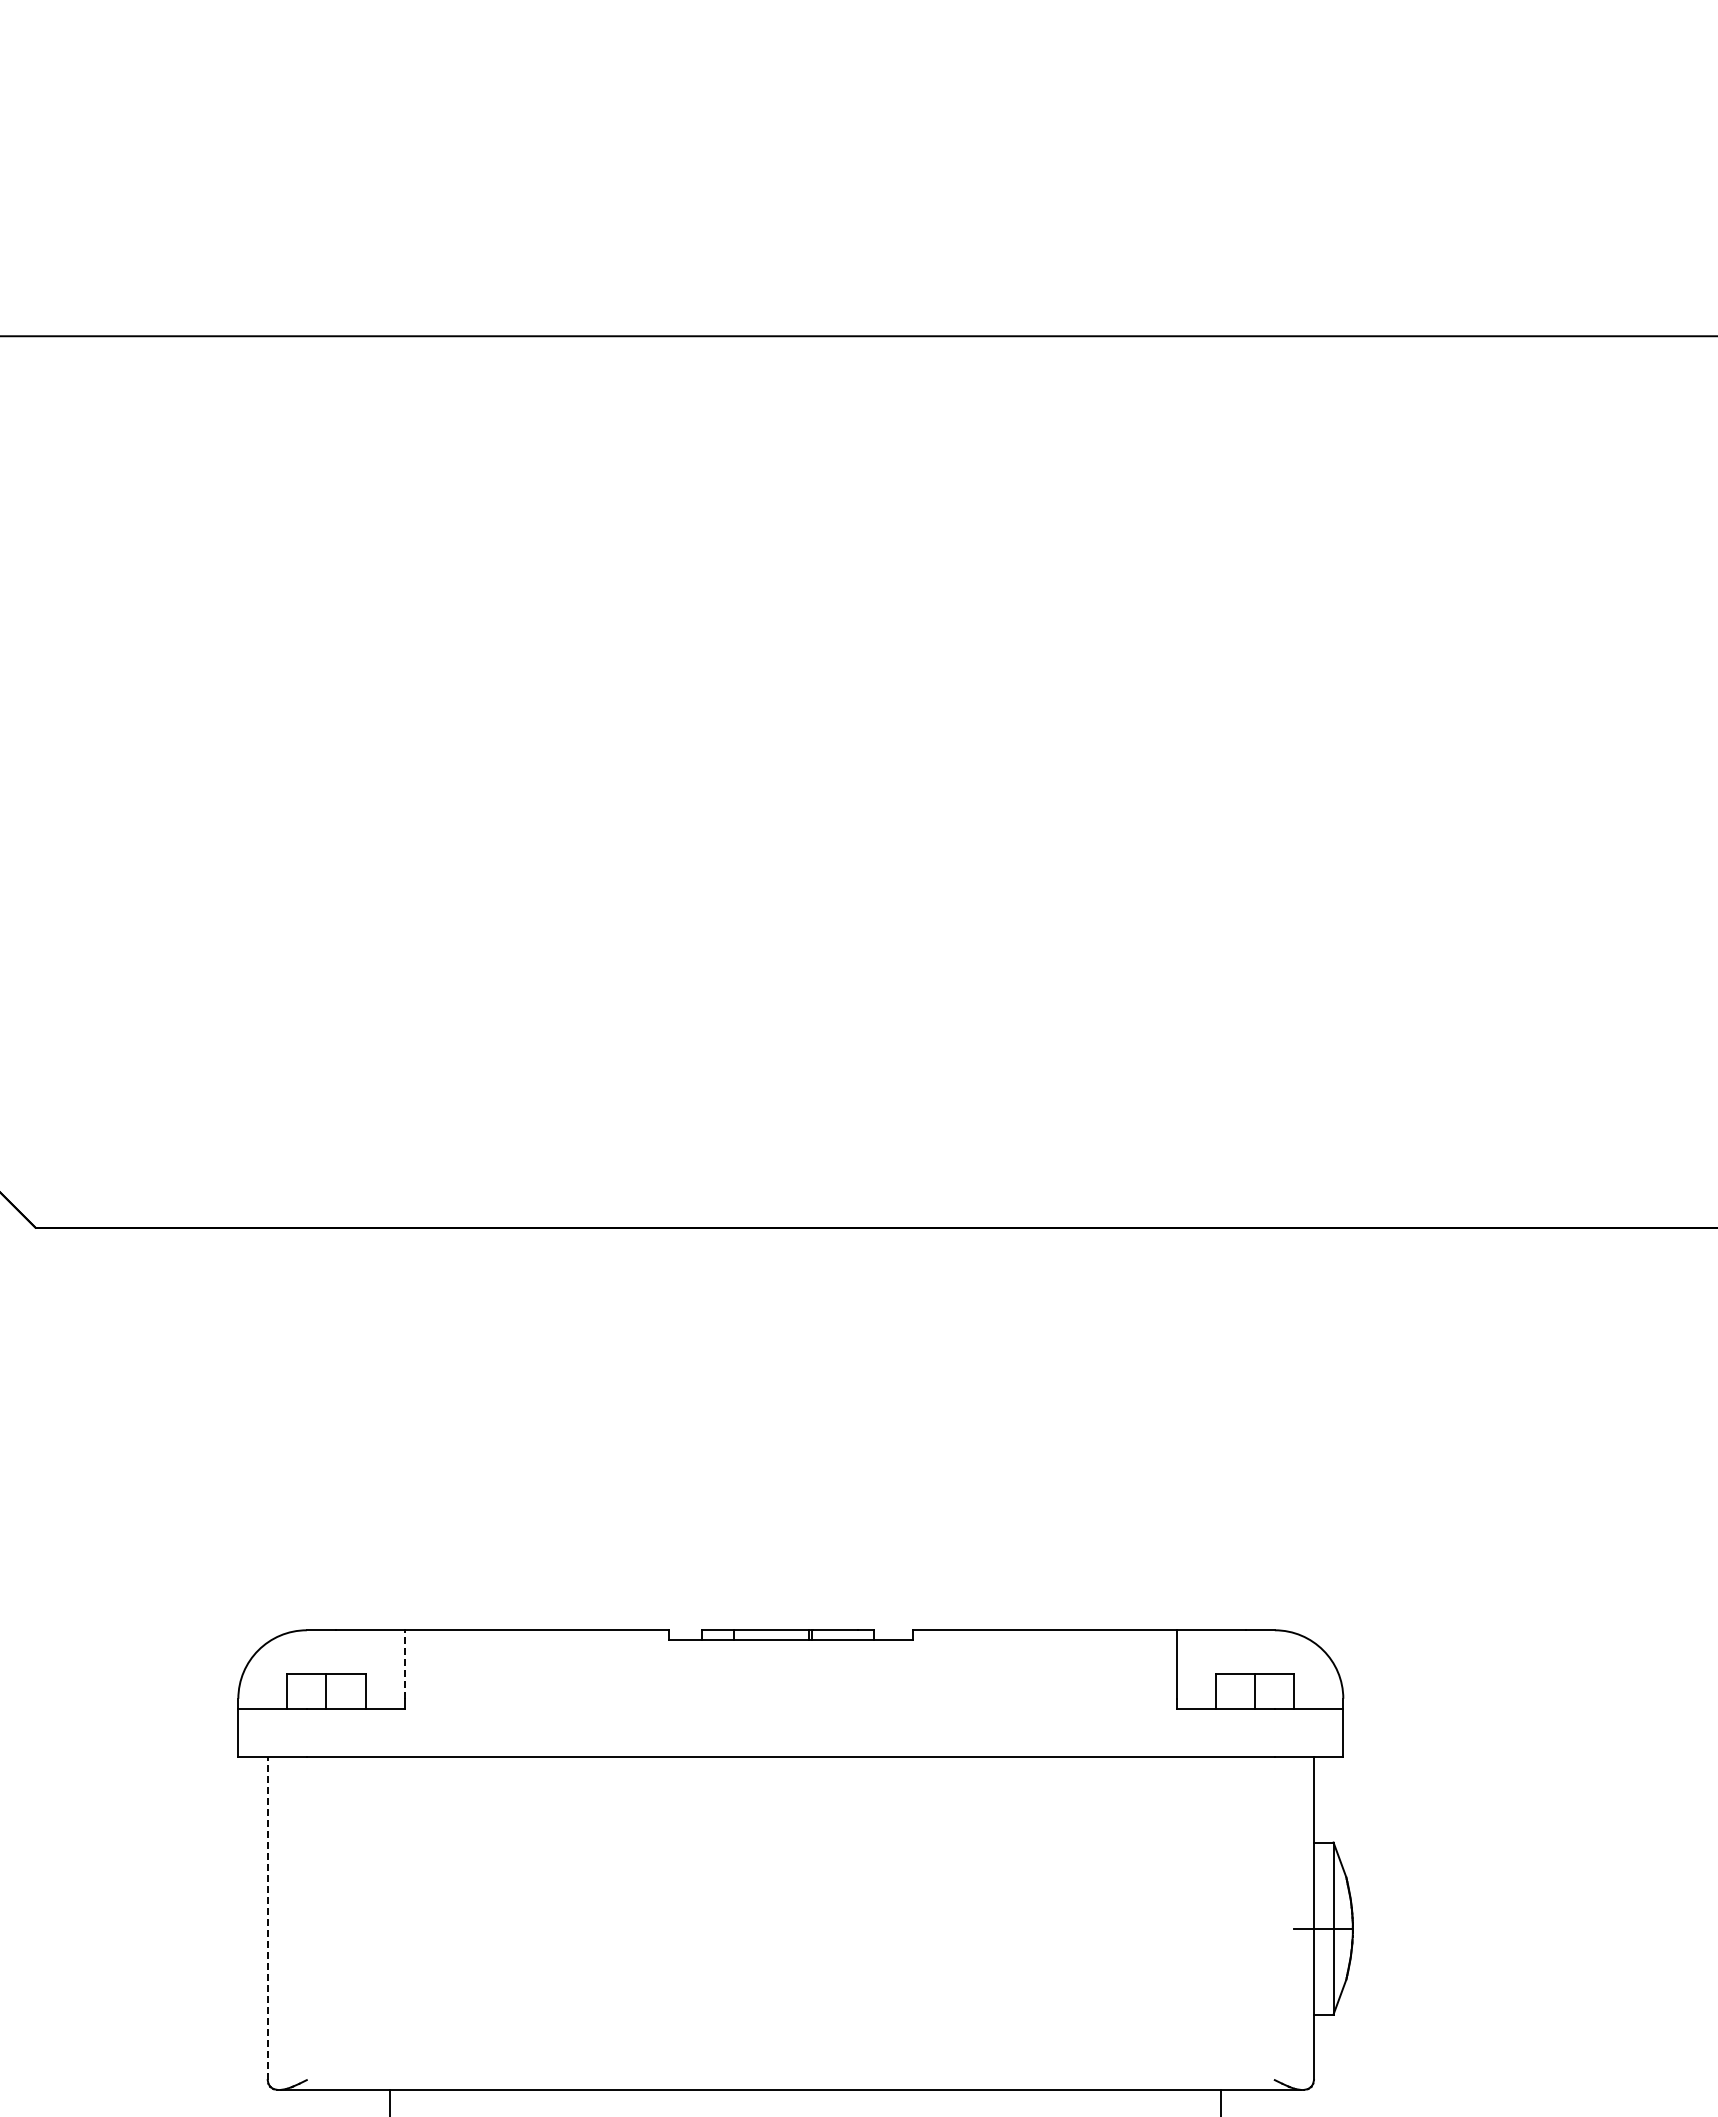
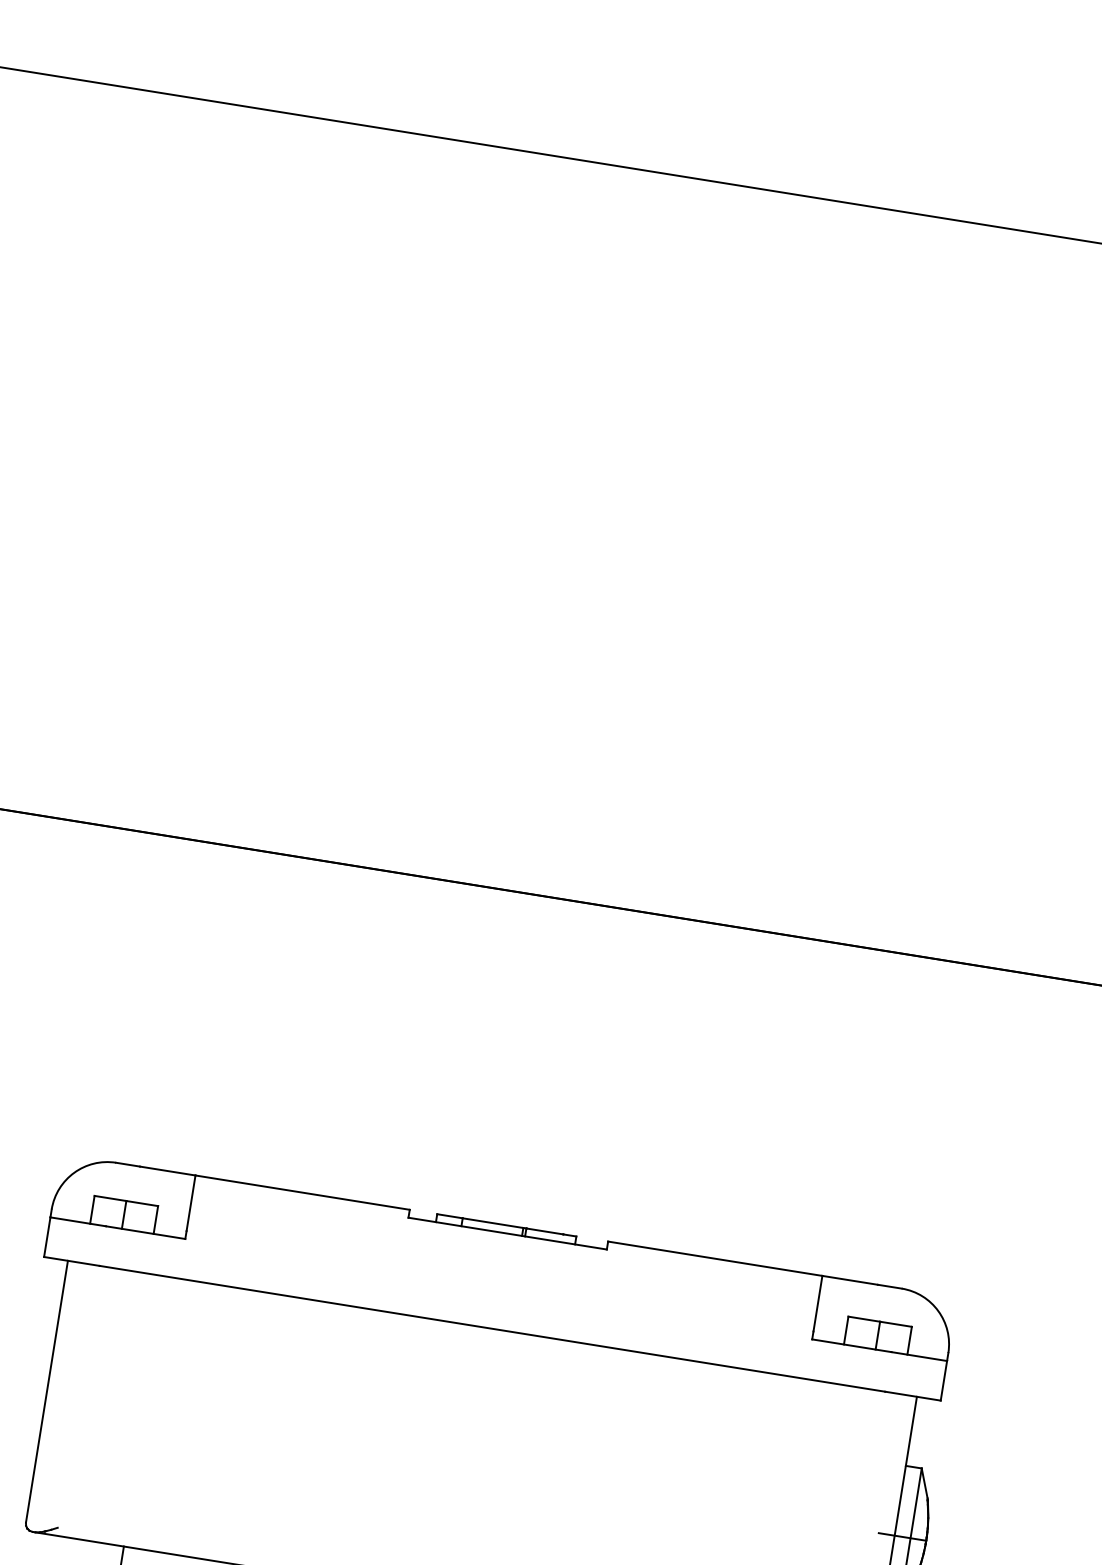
line: (404, 1664) -> (191, 1203), dashed -> solid
line: (267, 1918) -> (46, 1391), dashed -> solid

